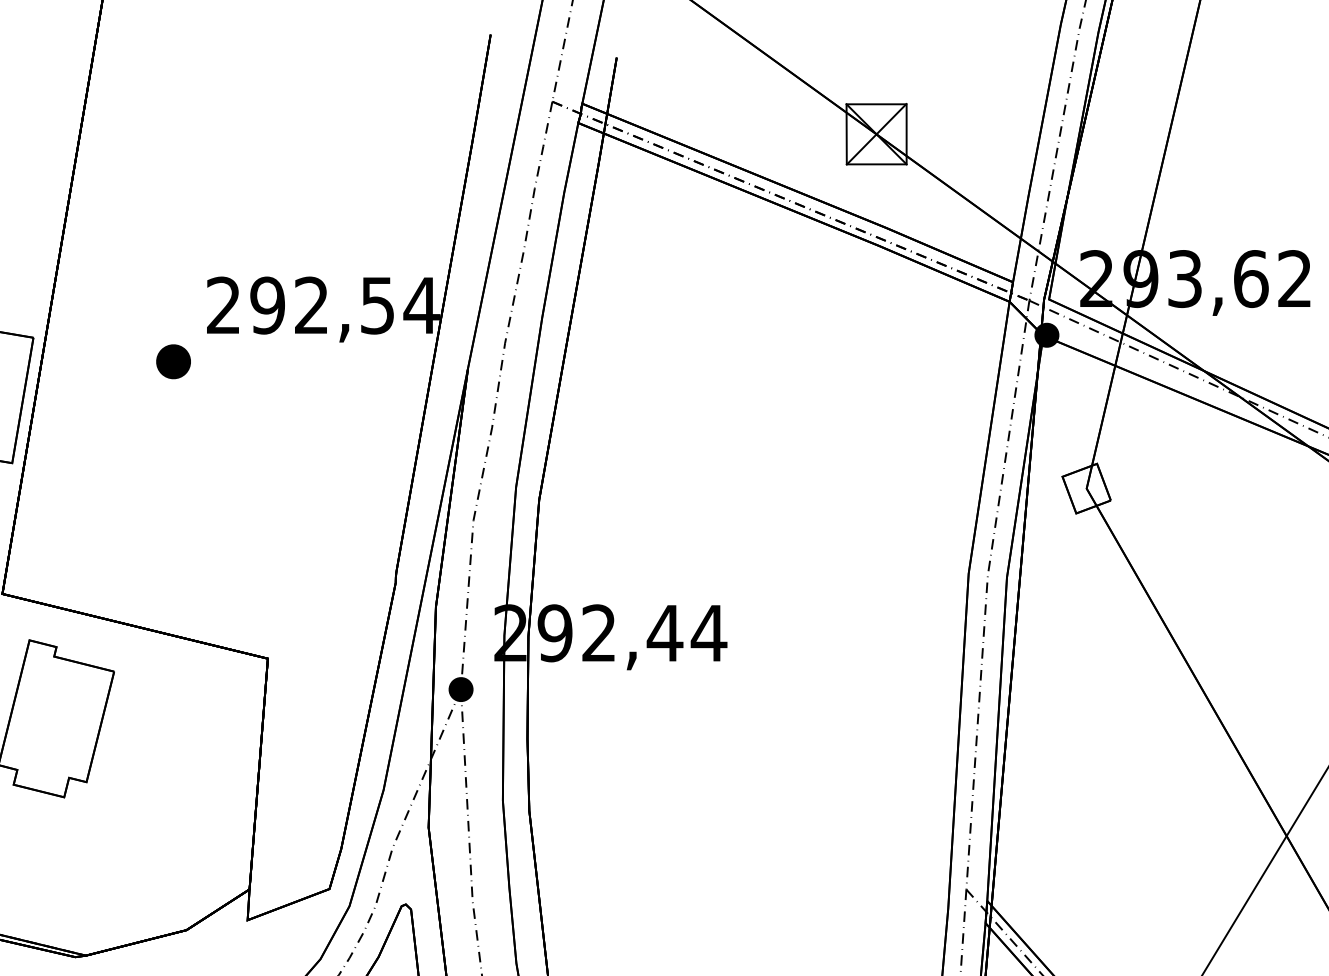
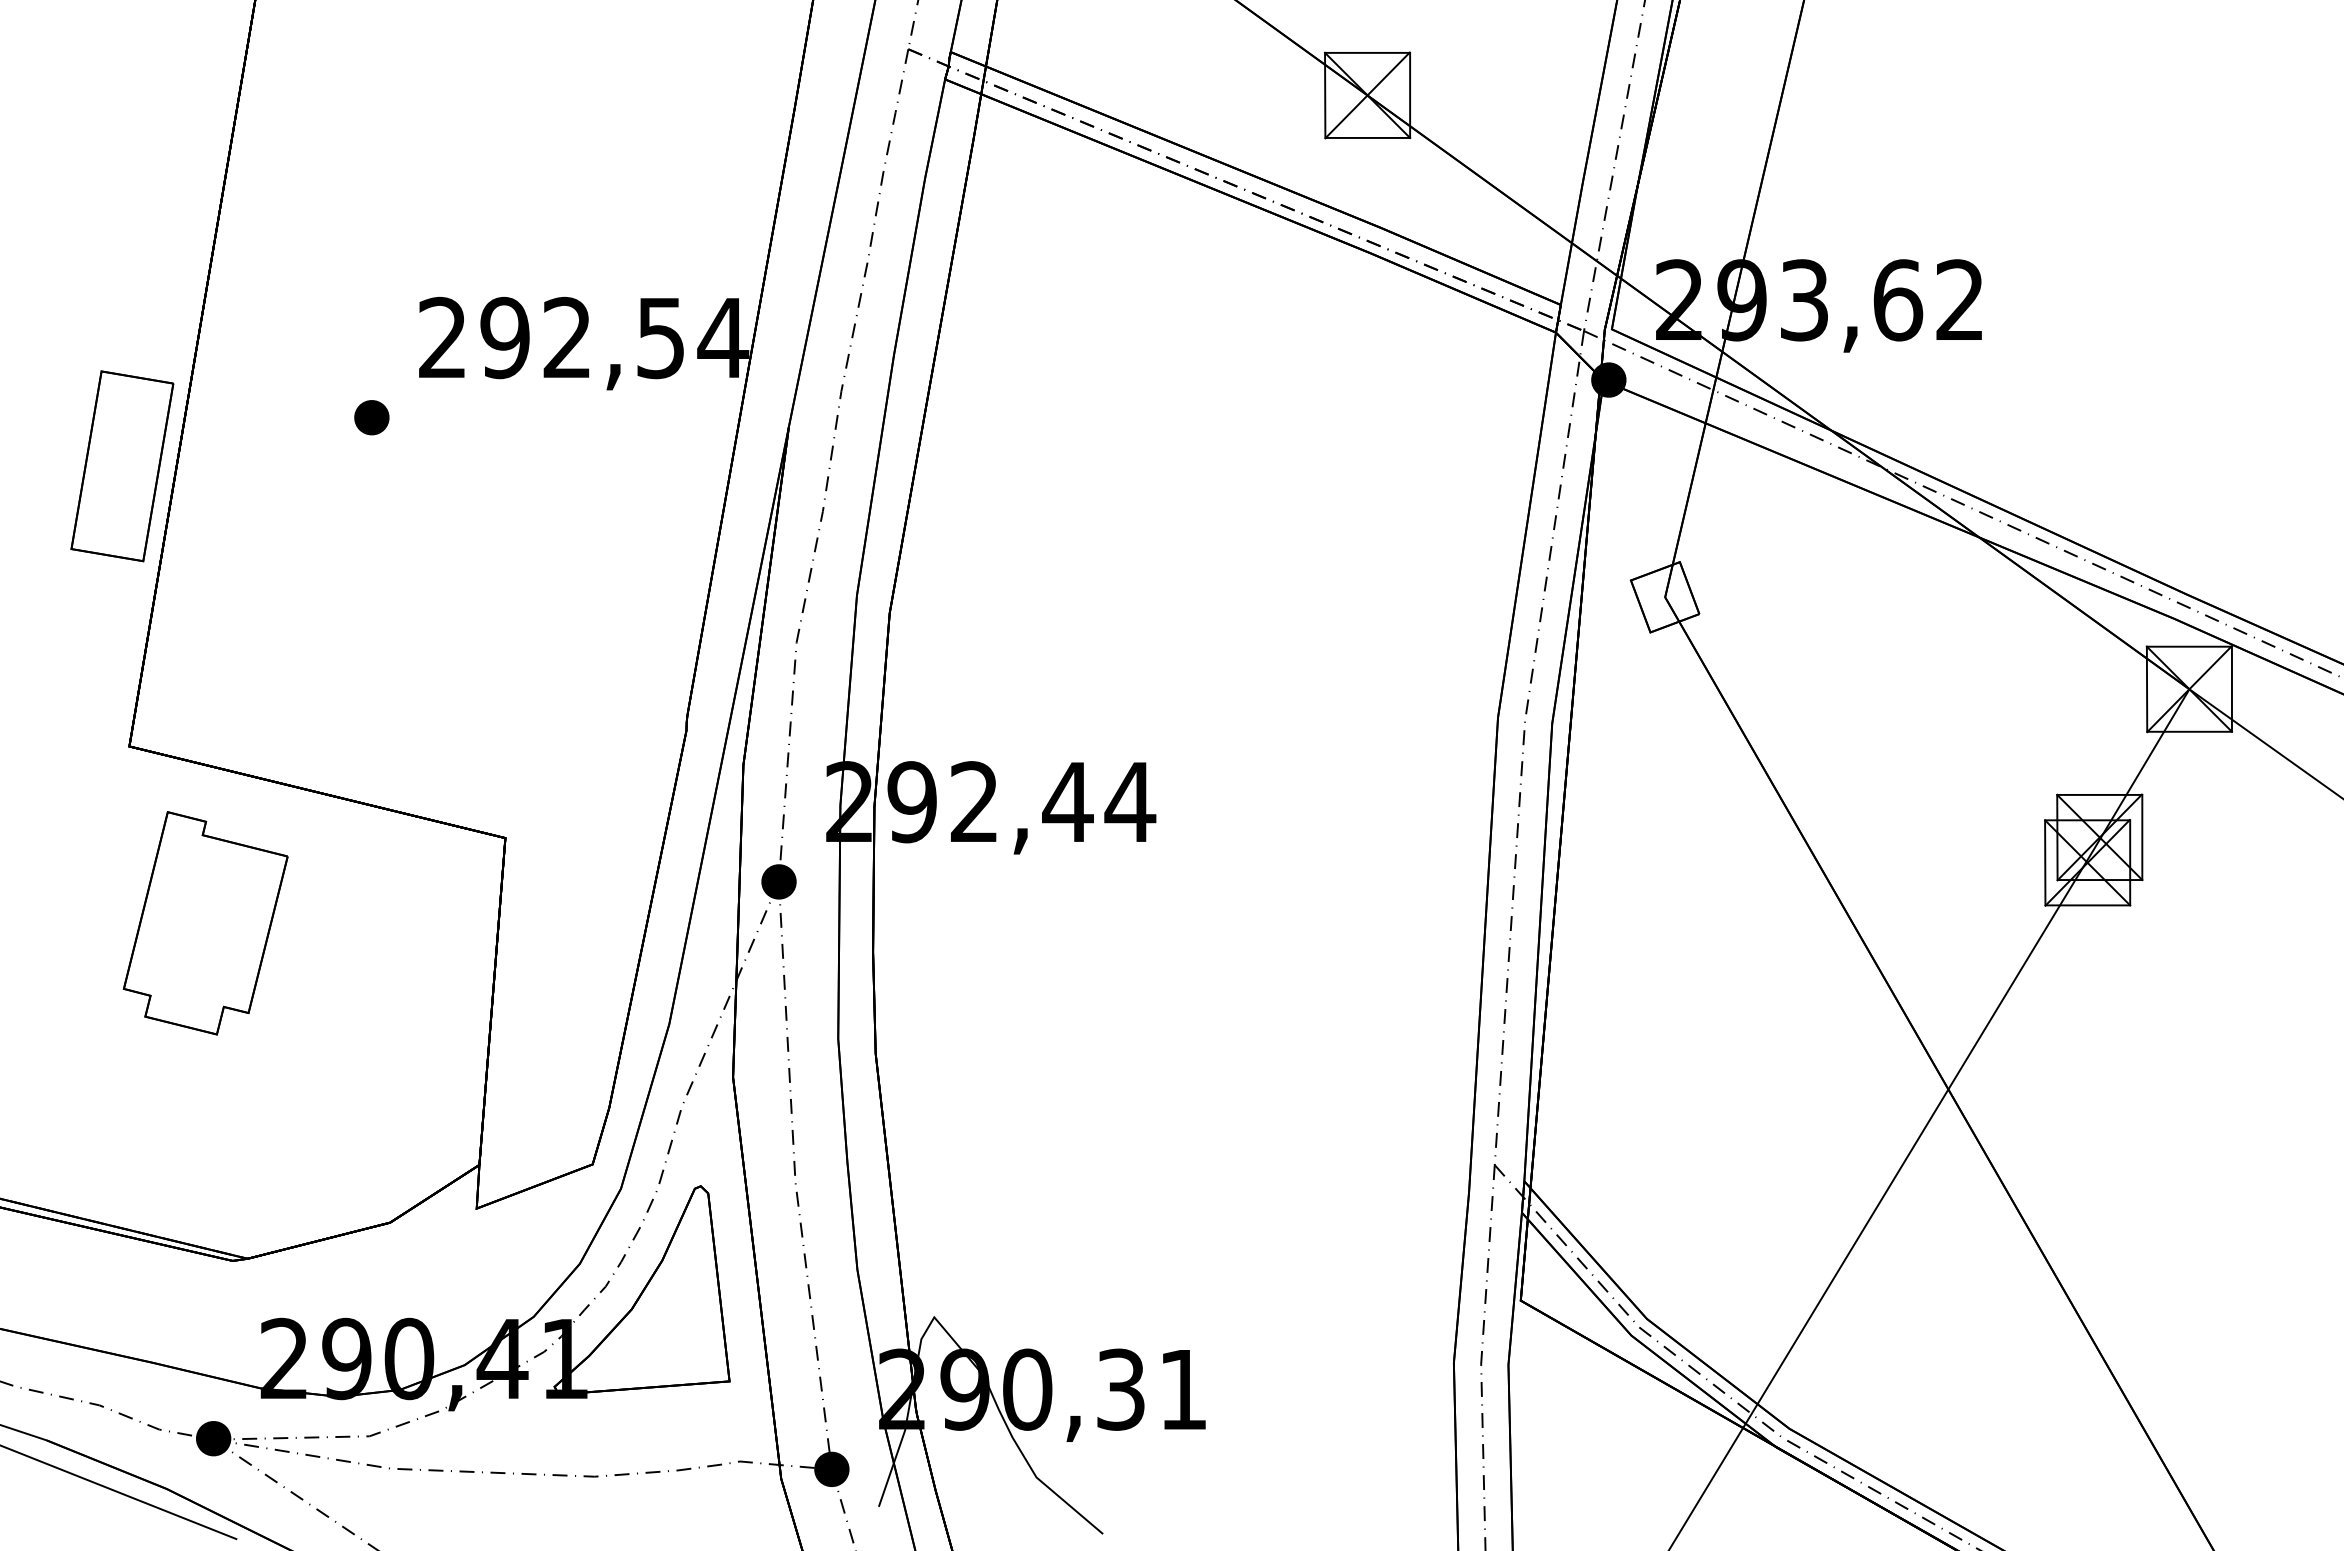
part: (173, 361) -> (371, 417), size x0.71

